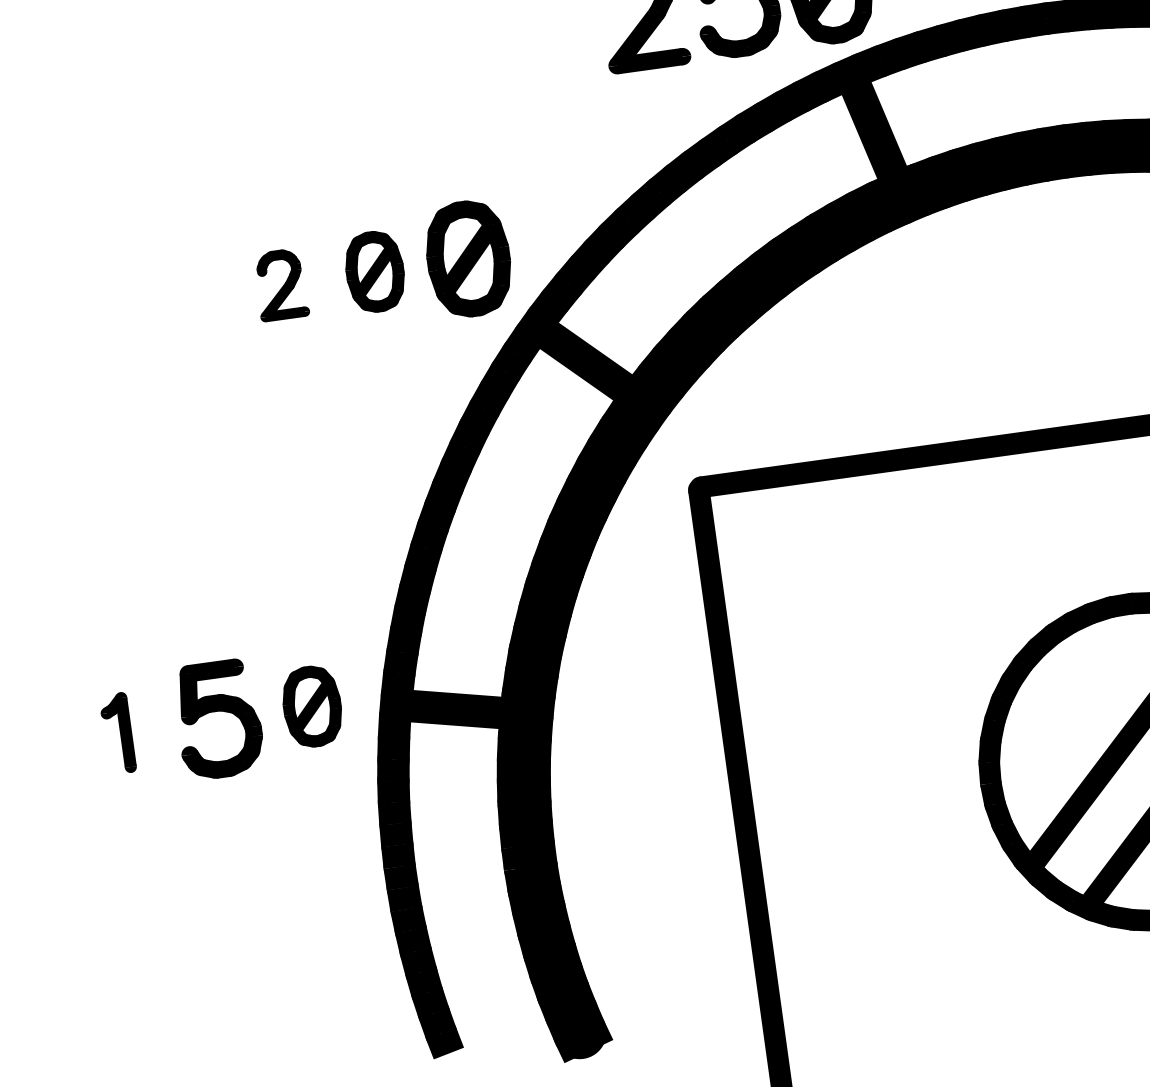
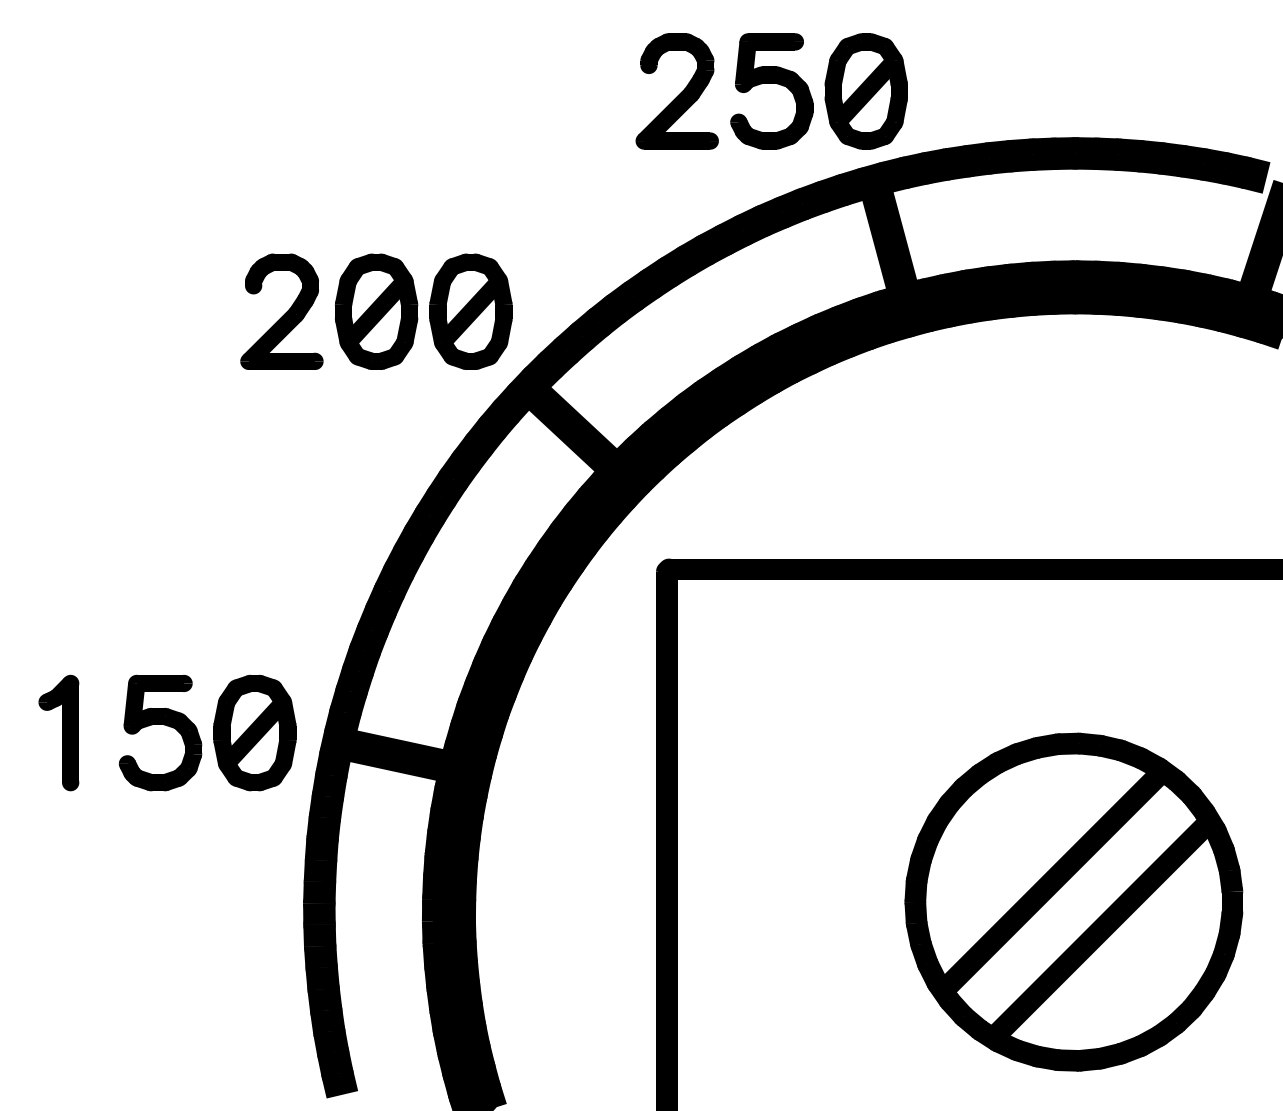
part: (374, 271) -> (376, 311), size x1.43
part: (280, 284) -> (281, 311), size x1.67
part: (311, 706) -> (254, 732), size x1.43
part: (117, 733) -> (58, 732), size x1.43

